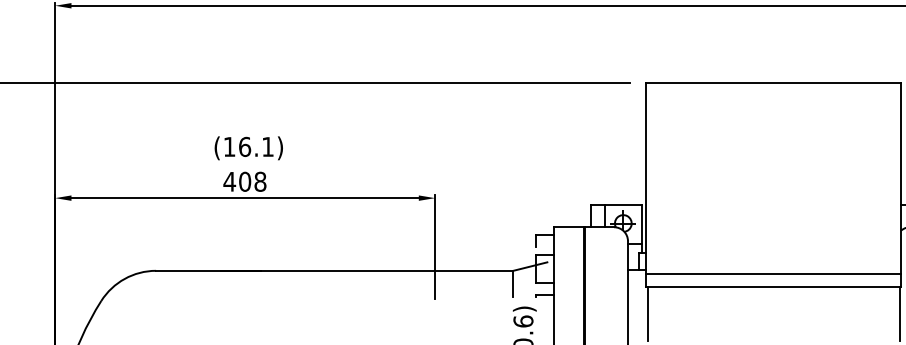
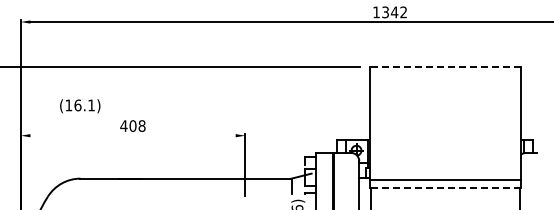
line: (772, 82) -> (444, 67), solid -> dashed
text: (249, 148) -> (80, 106), moved
line: (244, 197) -> (132, 135), removed
line: (772, 287) -> (444, 188), solid -> dashed

